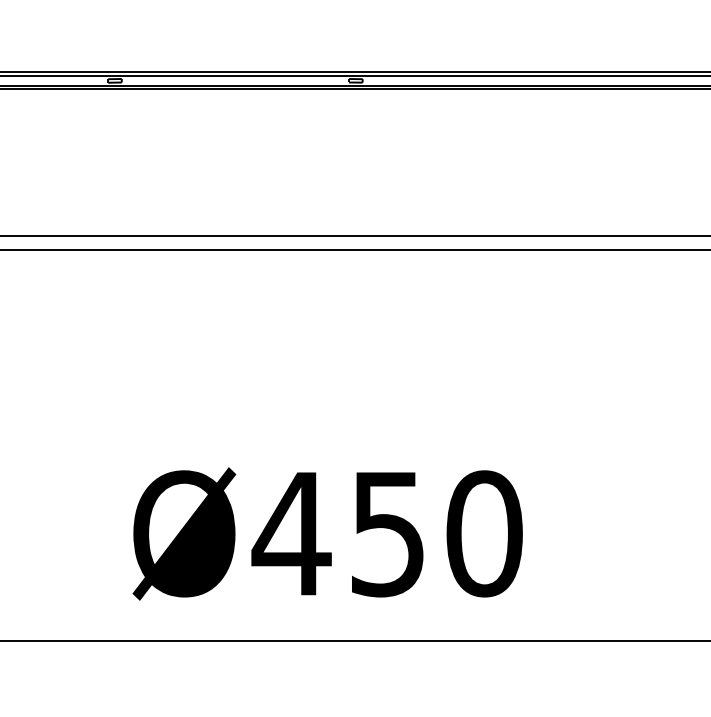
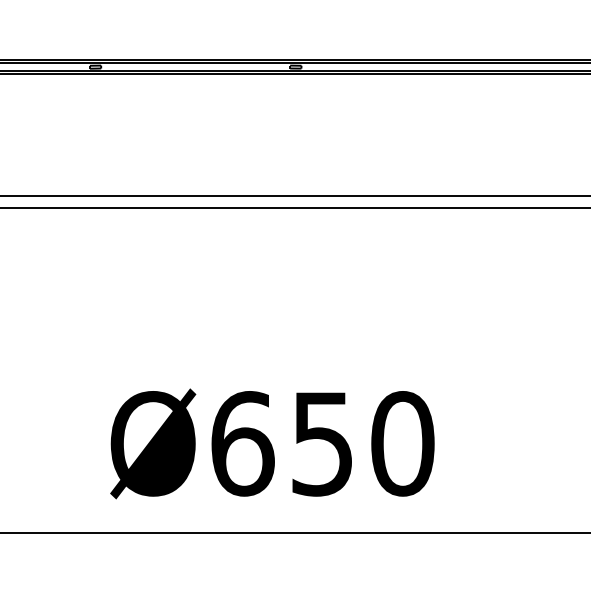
text: (291, 533) -> (242, 443), Ø450 -> Ø650

